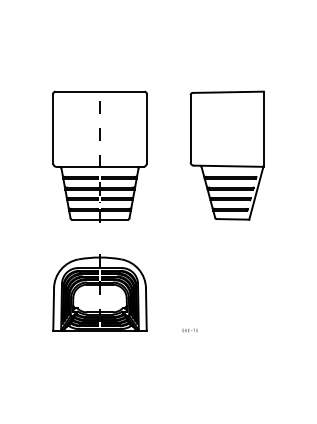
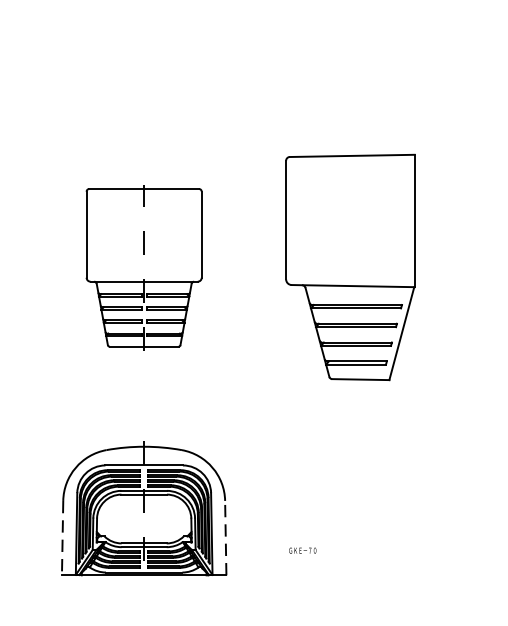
part: (226, 155) -> (349, 267), moved
part: (99, 156) -> (143, 268), size x0.7
line: (146, 308) -> (226, 536), solid -> dashed
line: (53, 309) -> (62, 538), solid -> dashed
text: (189, 330) -> (301, 550), moved

